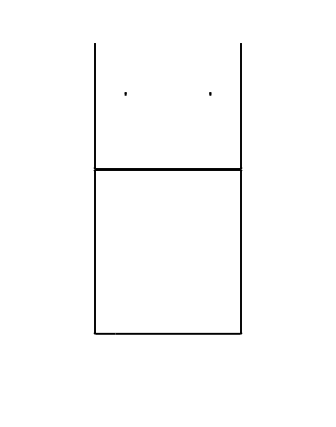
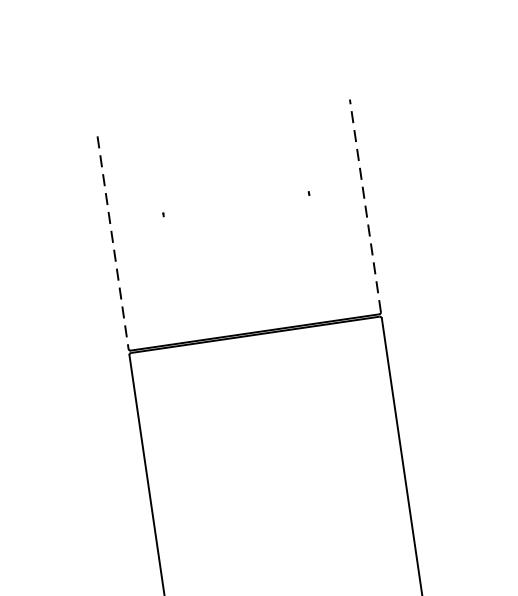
line: (94, 105) -> (112, 242), solid -> dashed
line: (241, 105) -> (365, 205), solid -> dashed

